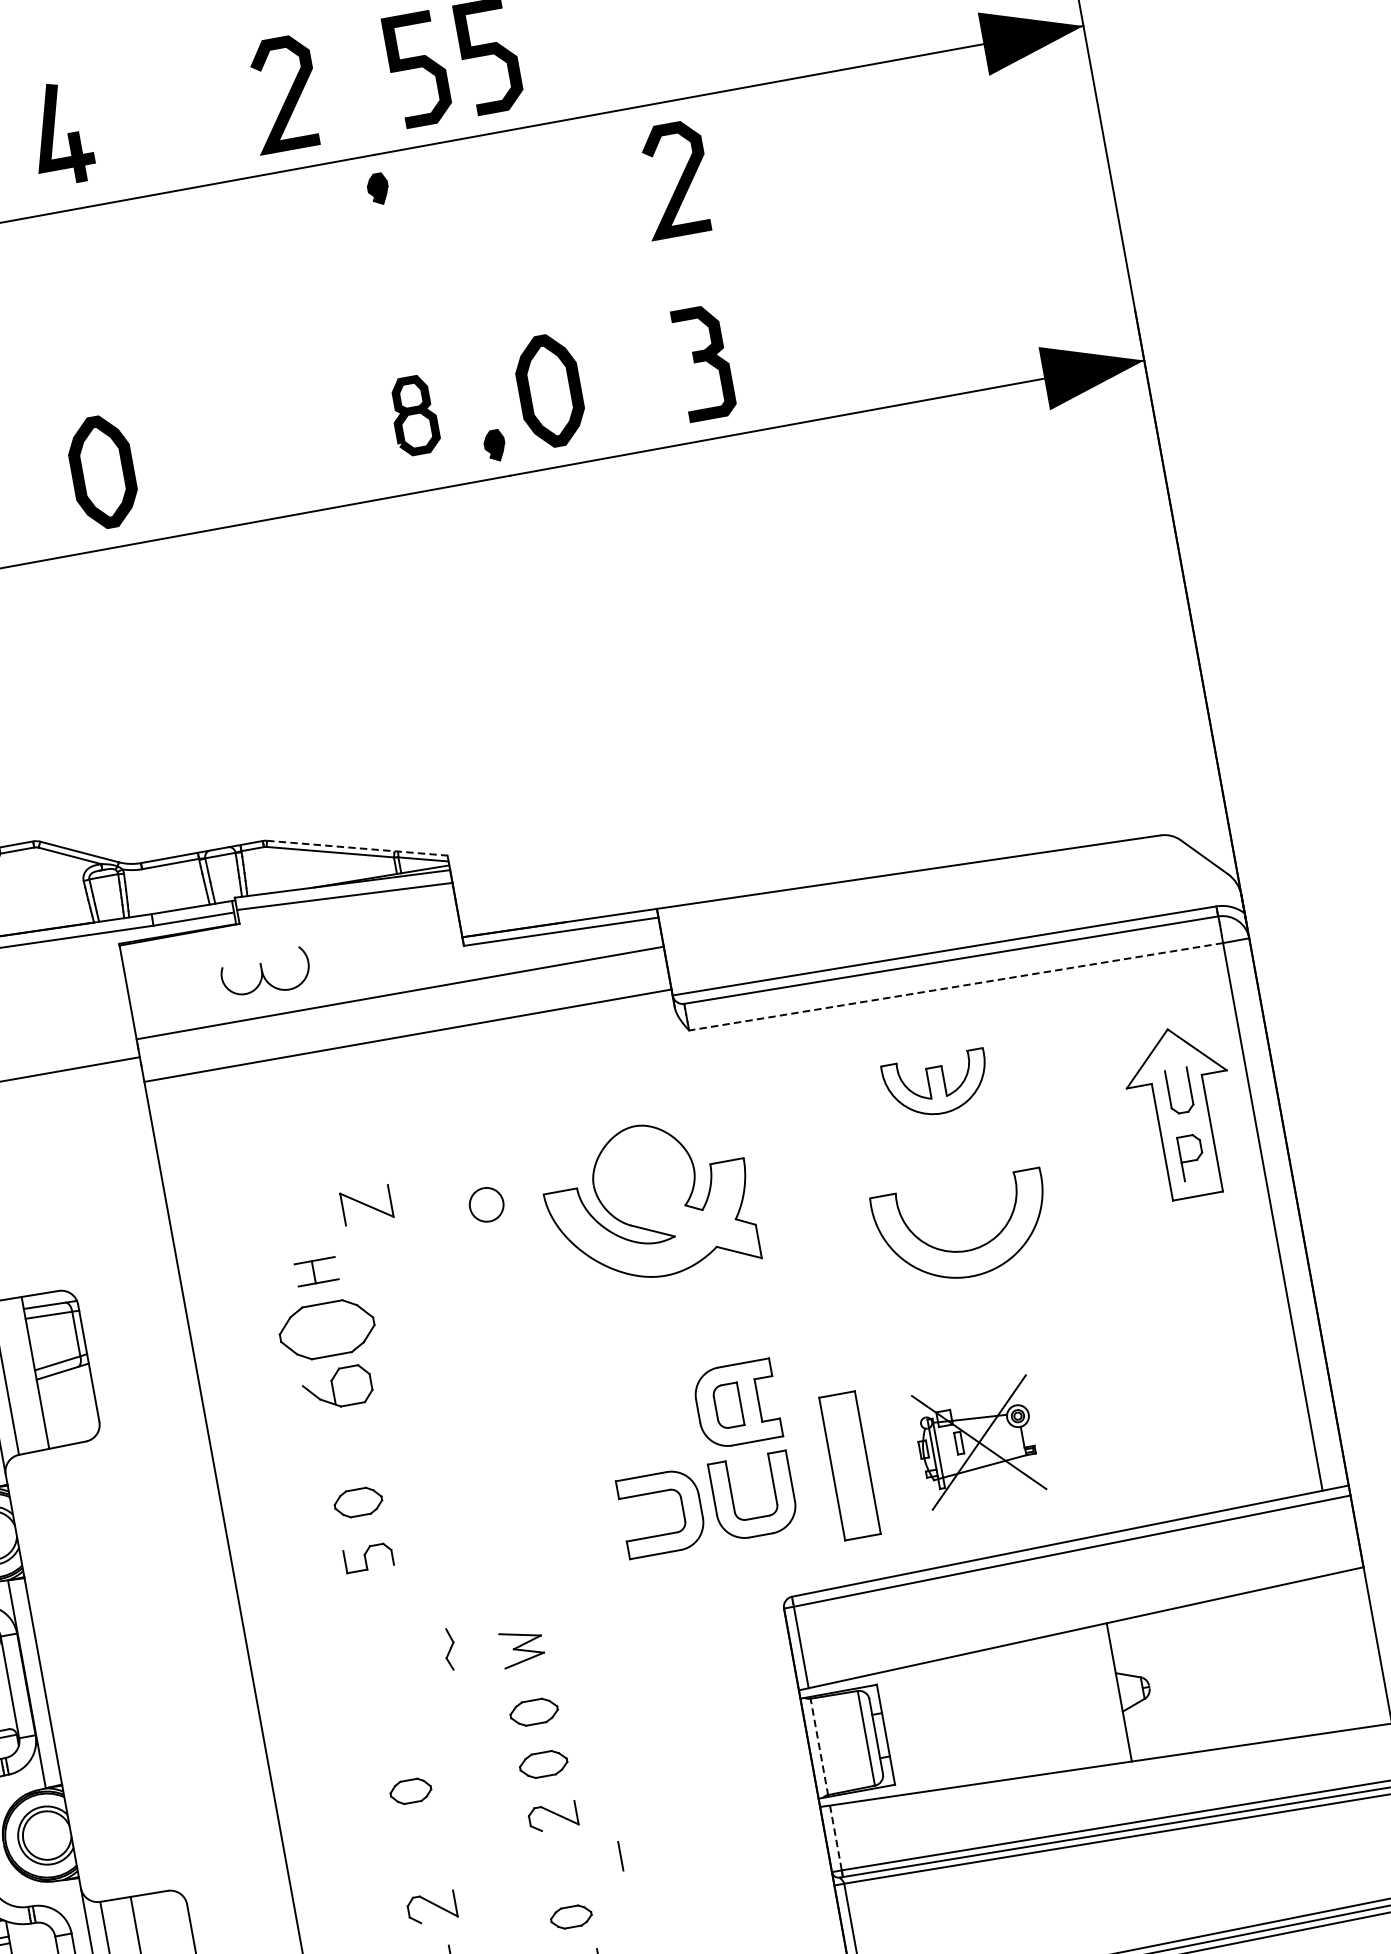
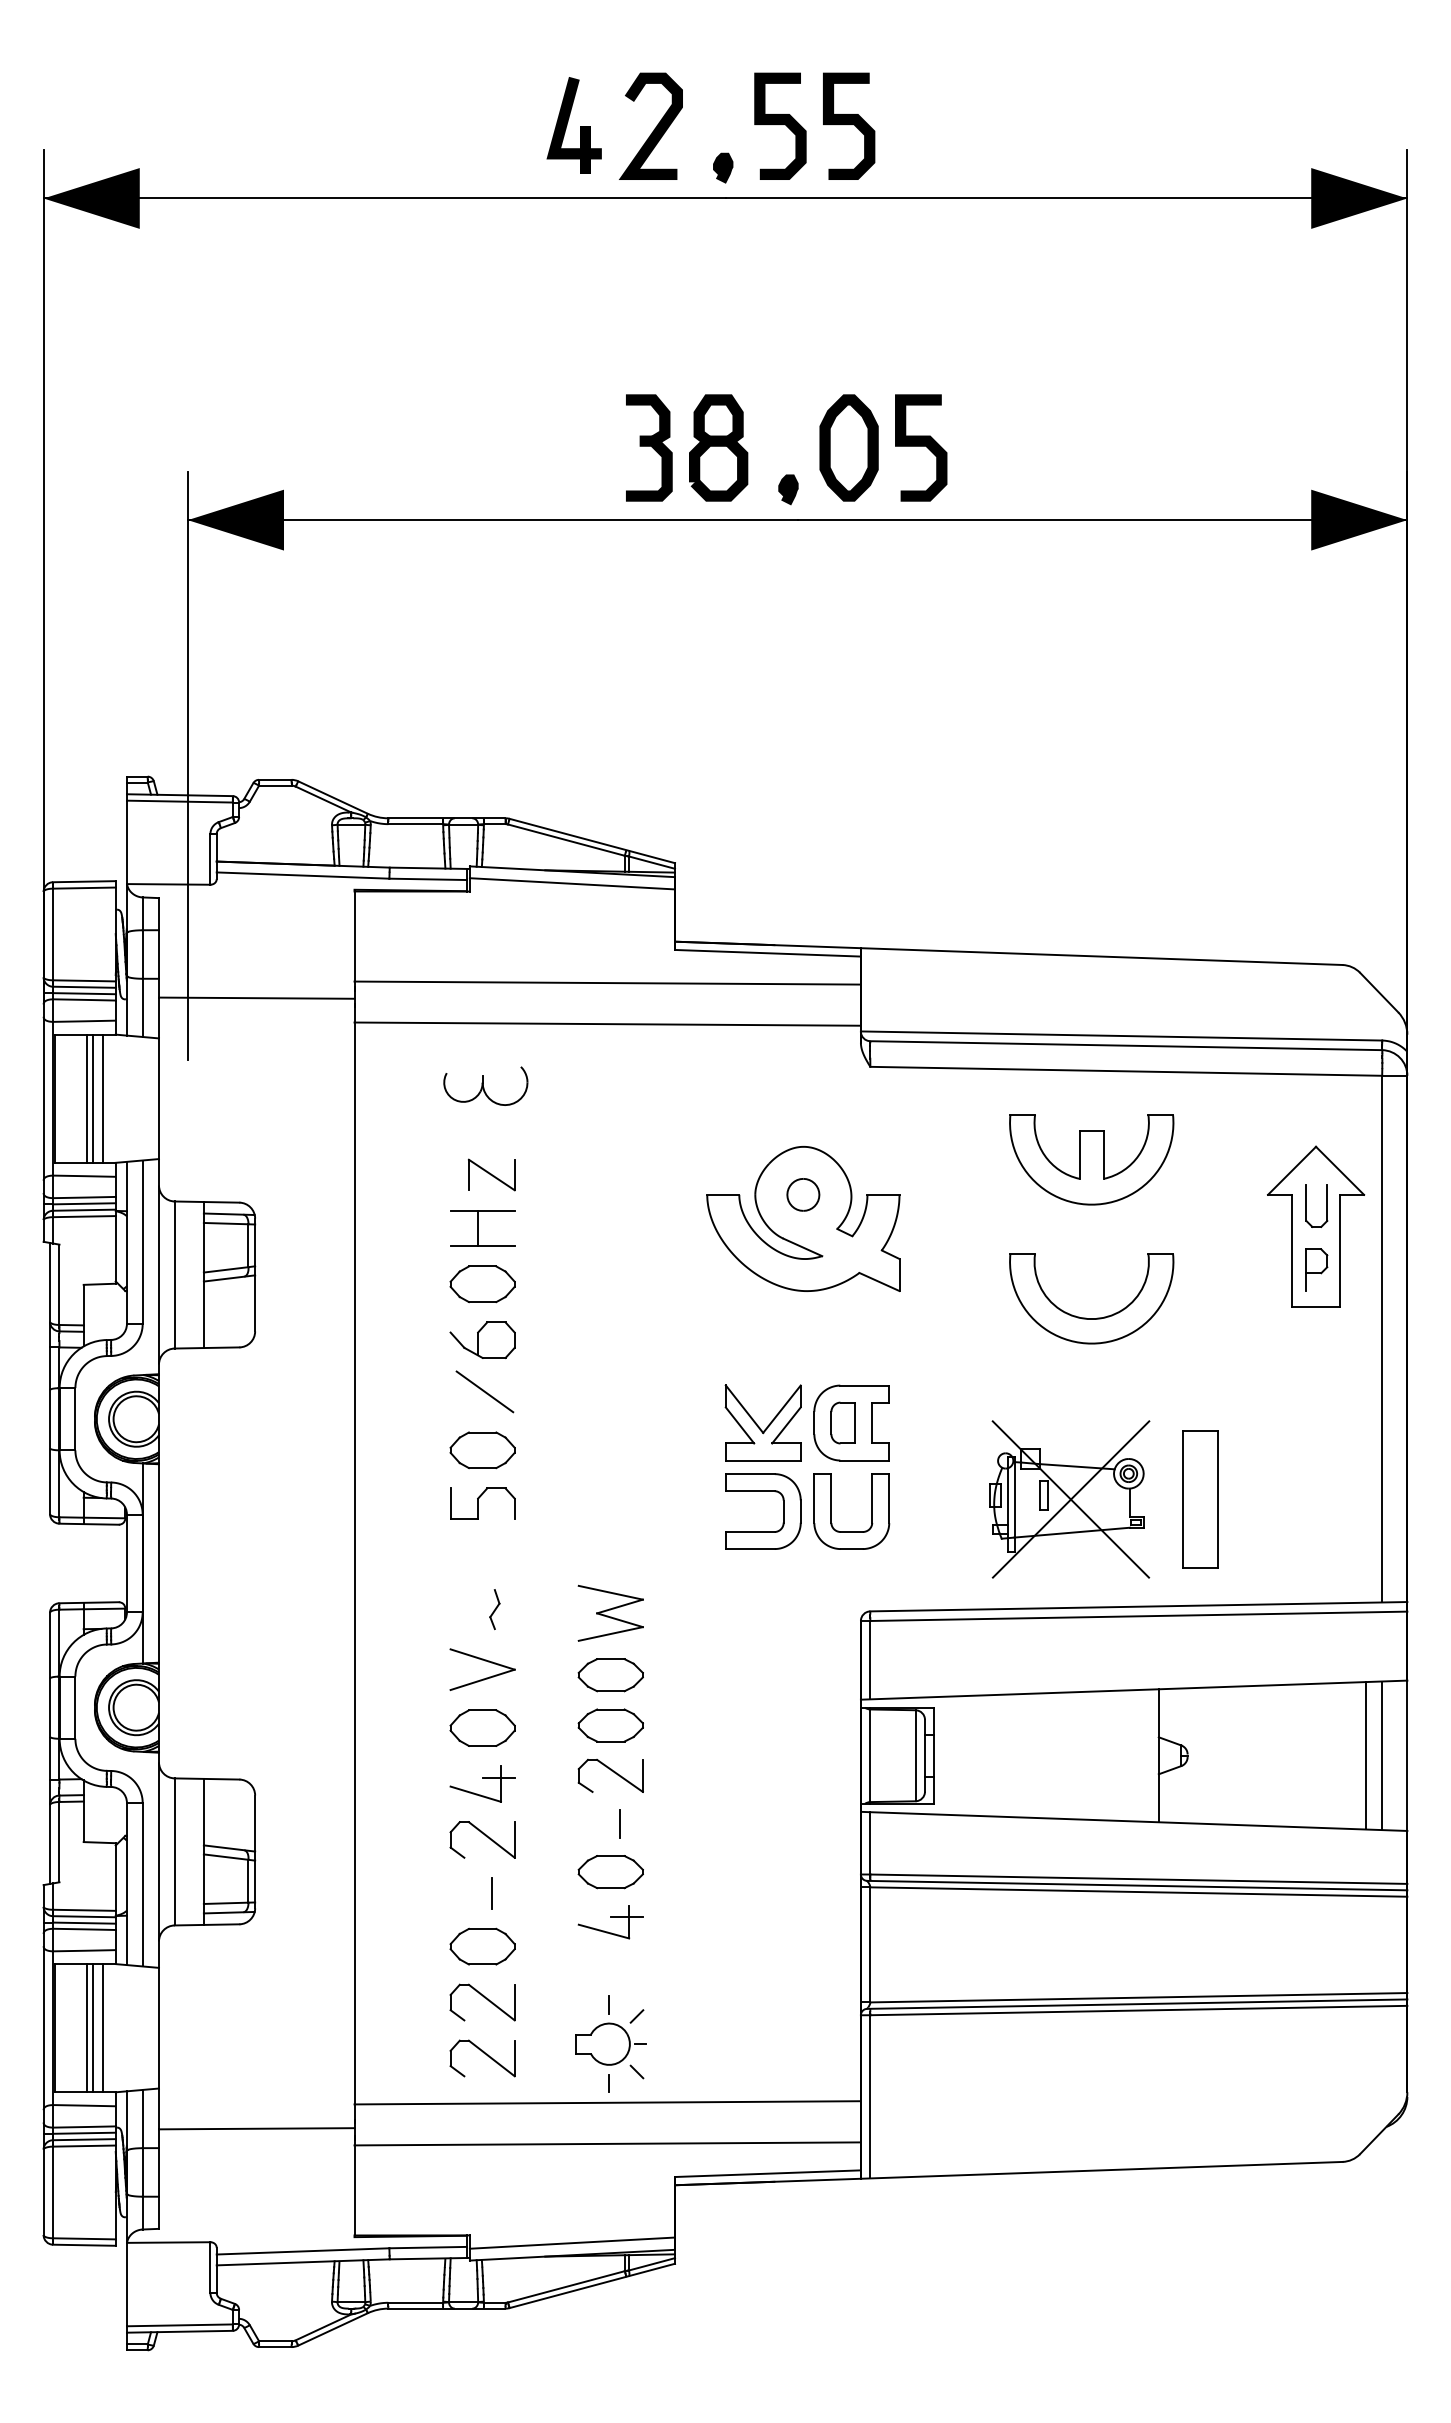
part: (60, 133) -> (573, 125), moved
curve: (678, 181) -> (1004, 274), removed
part: (378, 188) -> (723, 167), moved
part: (704, 362) -> (649, 447), moved
curve: (625, 375) -> (921, 446), added
part: (414, 415) -> (718, 447), size x1.43
part: (102, 471) -> (418, 447), removed
line: (357, 848) -> (592, 841), dashed -> solid
part: (265, 972) -> (485, 1085), moved
line: (956, 986) -> (1126, 1071), dashed -> solid
part: (936, 1085) -> (1091, 1159), size x1.67
part: (366, 1204) -> (491, 1174), moved
part: (486, 1204) -> (803, 1194), moved
part: (316, 1271) -> (482, 1228), size x1.67
part: (326, 1330) -> (482, 1284), size x0.71
part: (644, 1420) -> (762, 1422), added
line: (349, 1441) -> (484, 1391), added
part: (978, 1442) -> (1069, 1499), size x1.43
part: (850, 1466) -> (1200, 1499), moved
part: (358, 1502) -> (482, 1450), size x1.43
part: (368, 1557) -> (482, 1503), size x1.43
part: (522, 1647) -> (610, 1612), size x1.67
part: (449, 1649) -> (494, 1609), moved
line: (1350, 1650) -> (1381, 1755), added
line: (1334, 1653) -> (1365, 1755), added
part: (533, 1712) -> (610, 1675), size x1.43
part: (401, 1721) -> (485, 1661), added
line: (819, 1747) -> (870, 1756), dashed -> solid
part: (543, 1764) -> (610, 1725), size x1.43
part: (410, 1790) -> (482, 1727), size x1.67
part: (552, 1816) -> (610, 1775), size x1.43
line: (836, 1838) -> (870, 1843), dashed -> solid
part: (421, 1849) -> (482, 1783), added
line: (620, 1855) -> (619, 1823), moved
part: (431, 1907) -> (482, 1839), size x1.43
part: (571, 1917) -> (610, 1872), size x1.67

